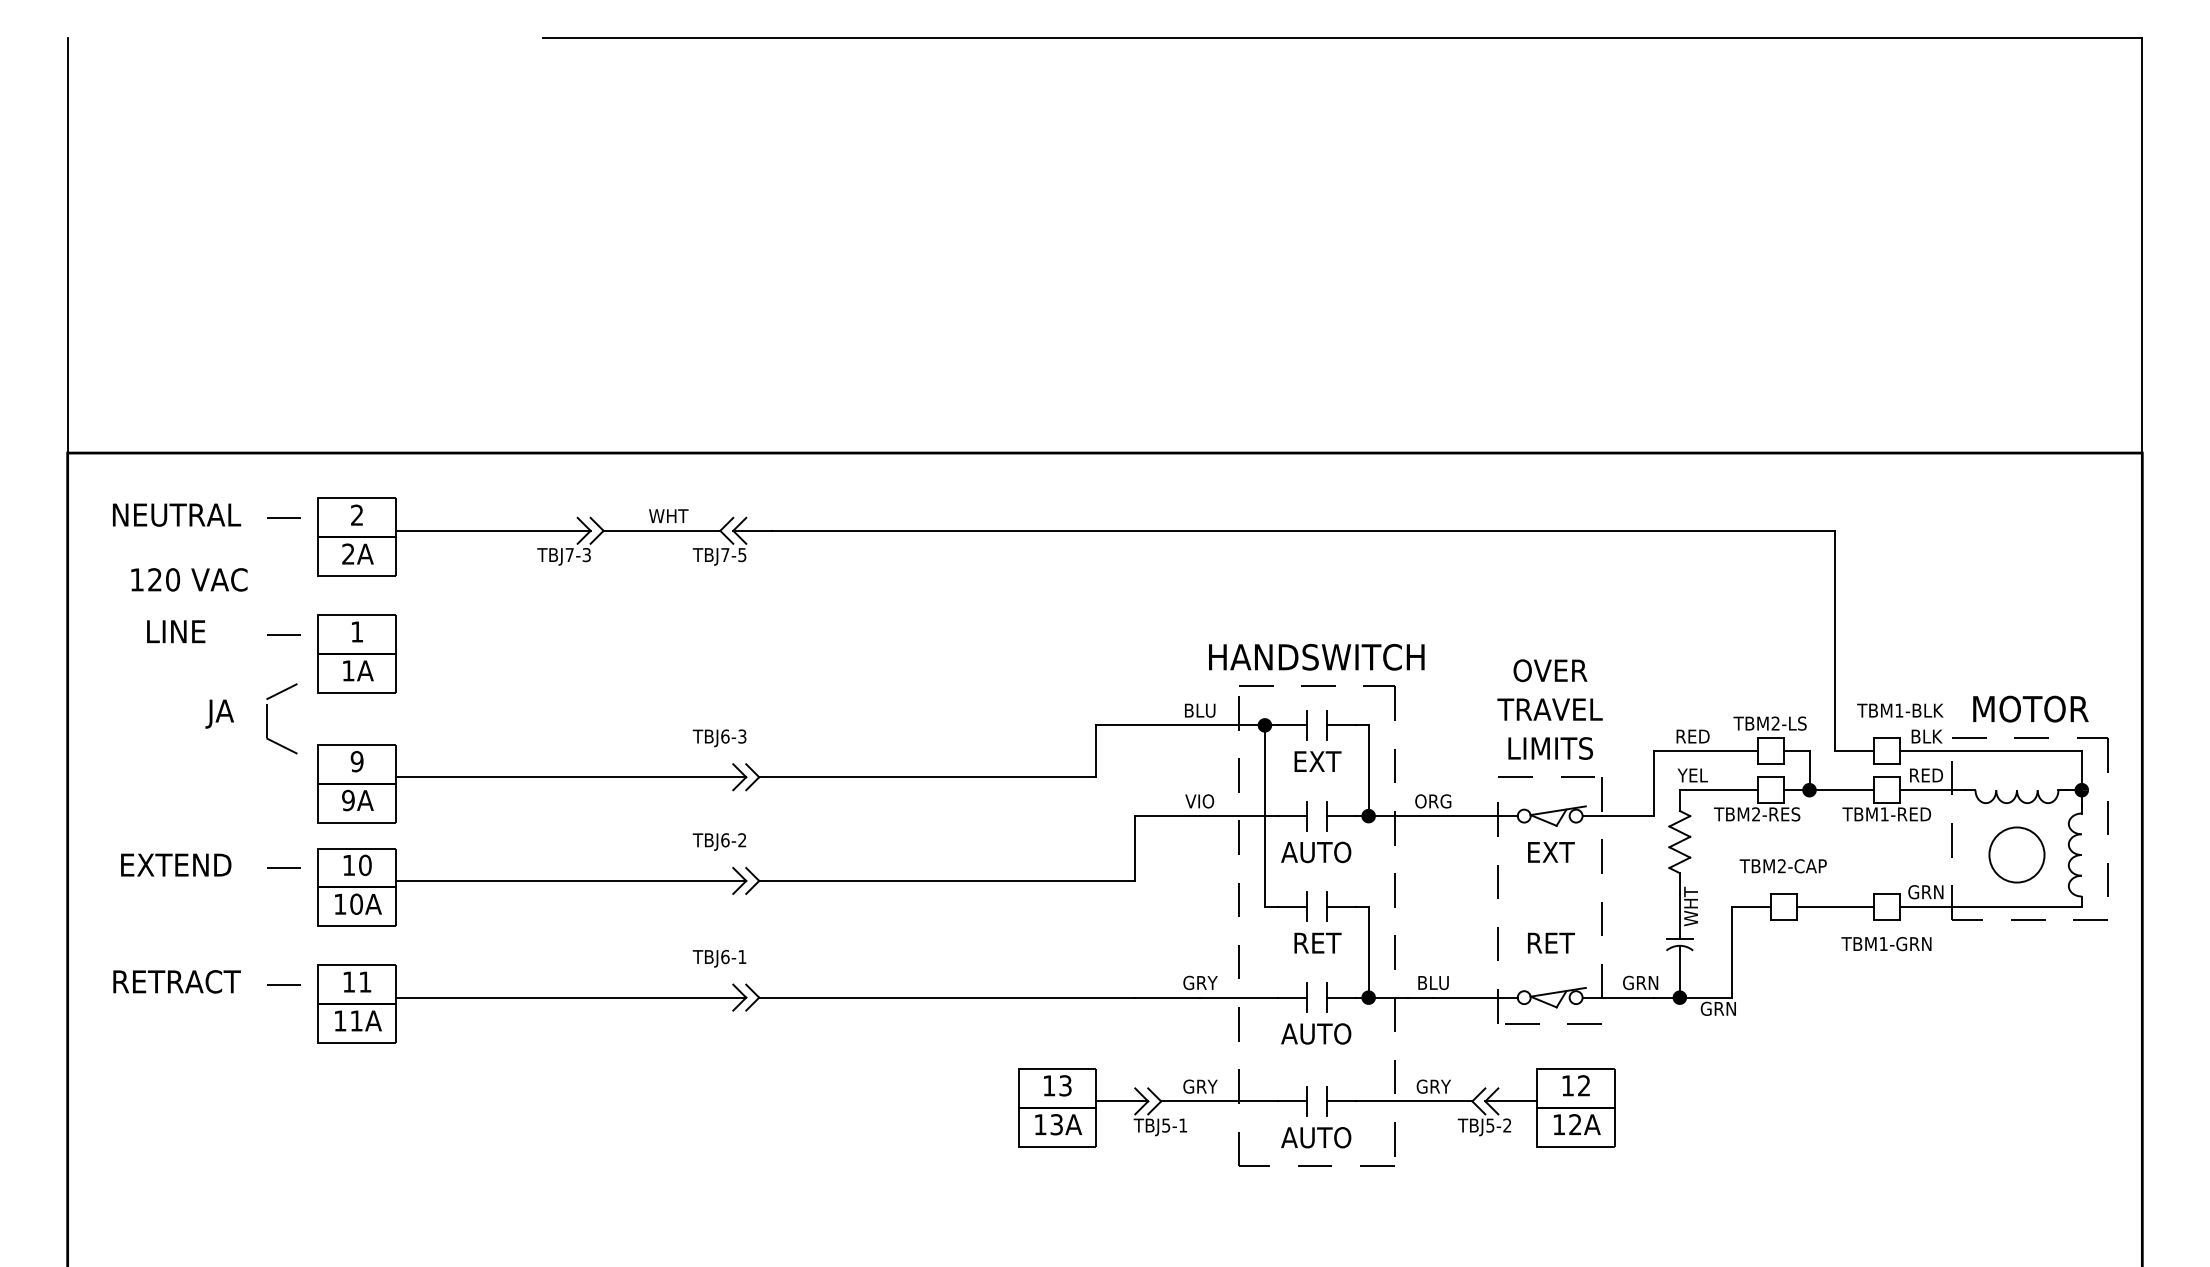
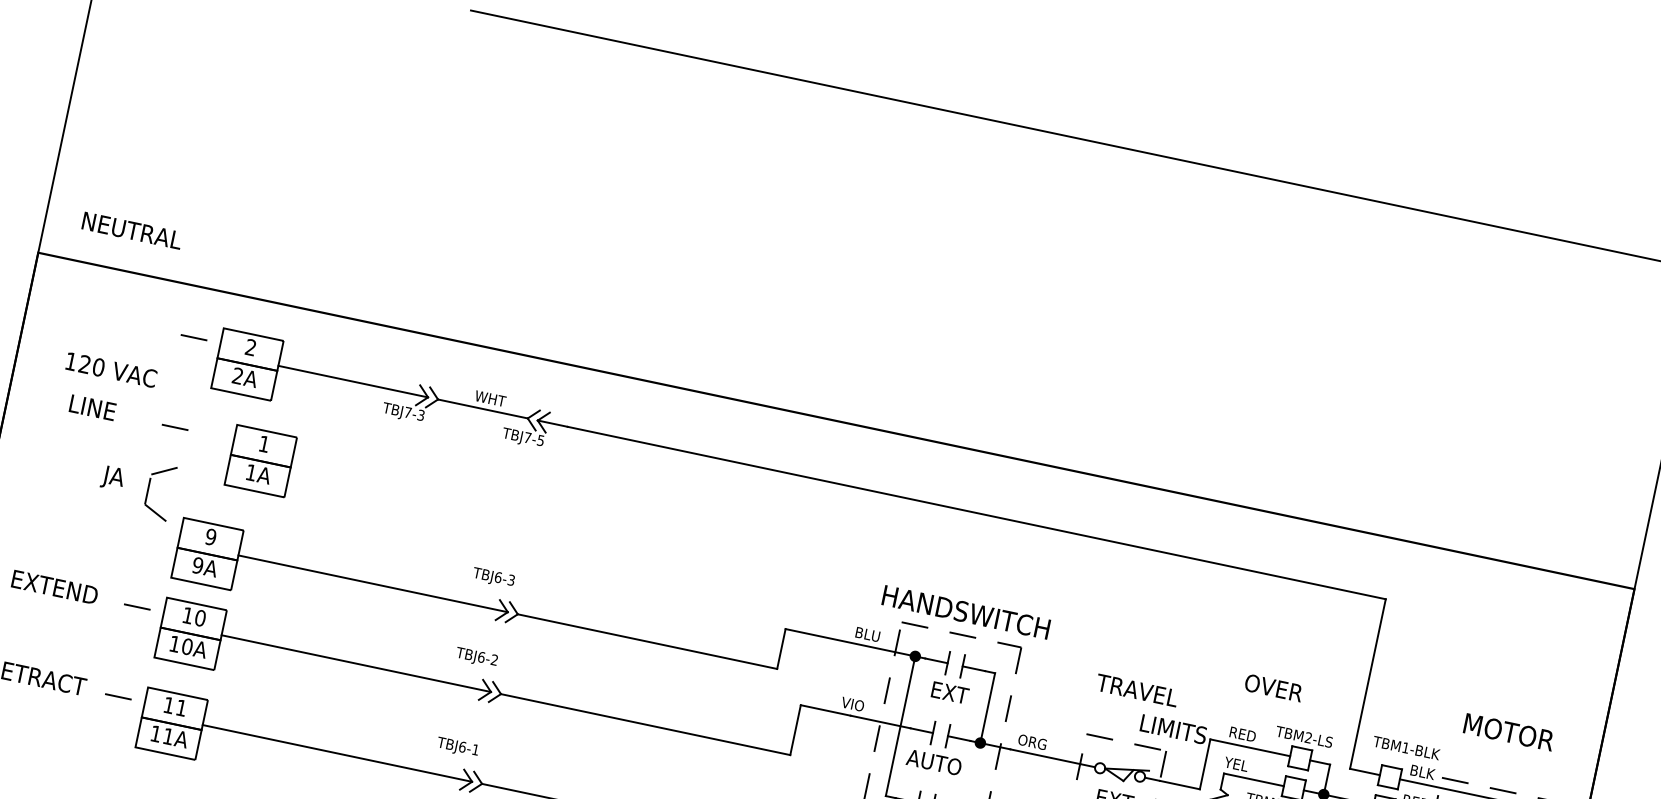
text: (177, 514) -> (132, 230), moved
part: (356, 653) -> (260, 460), moved
text: (1550, 670) -> (1273, 687), moved
text: (2030, 708) -> (1508, 731), moved
text: (1550, 748) -> (1173, 729), moved

